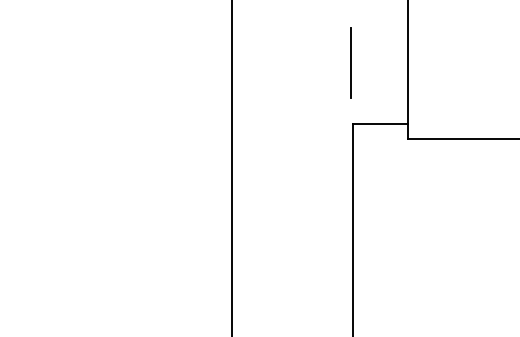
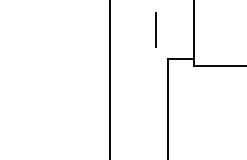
line: (350, 62) -> (155, 29), moved

